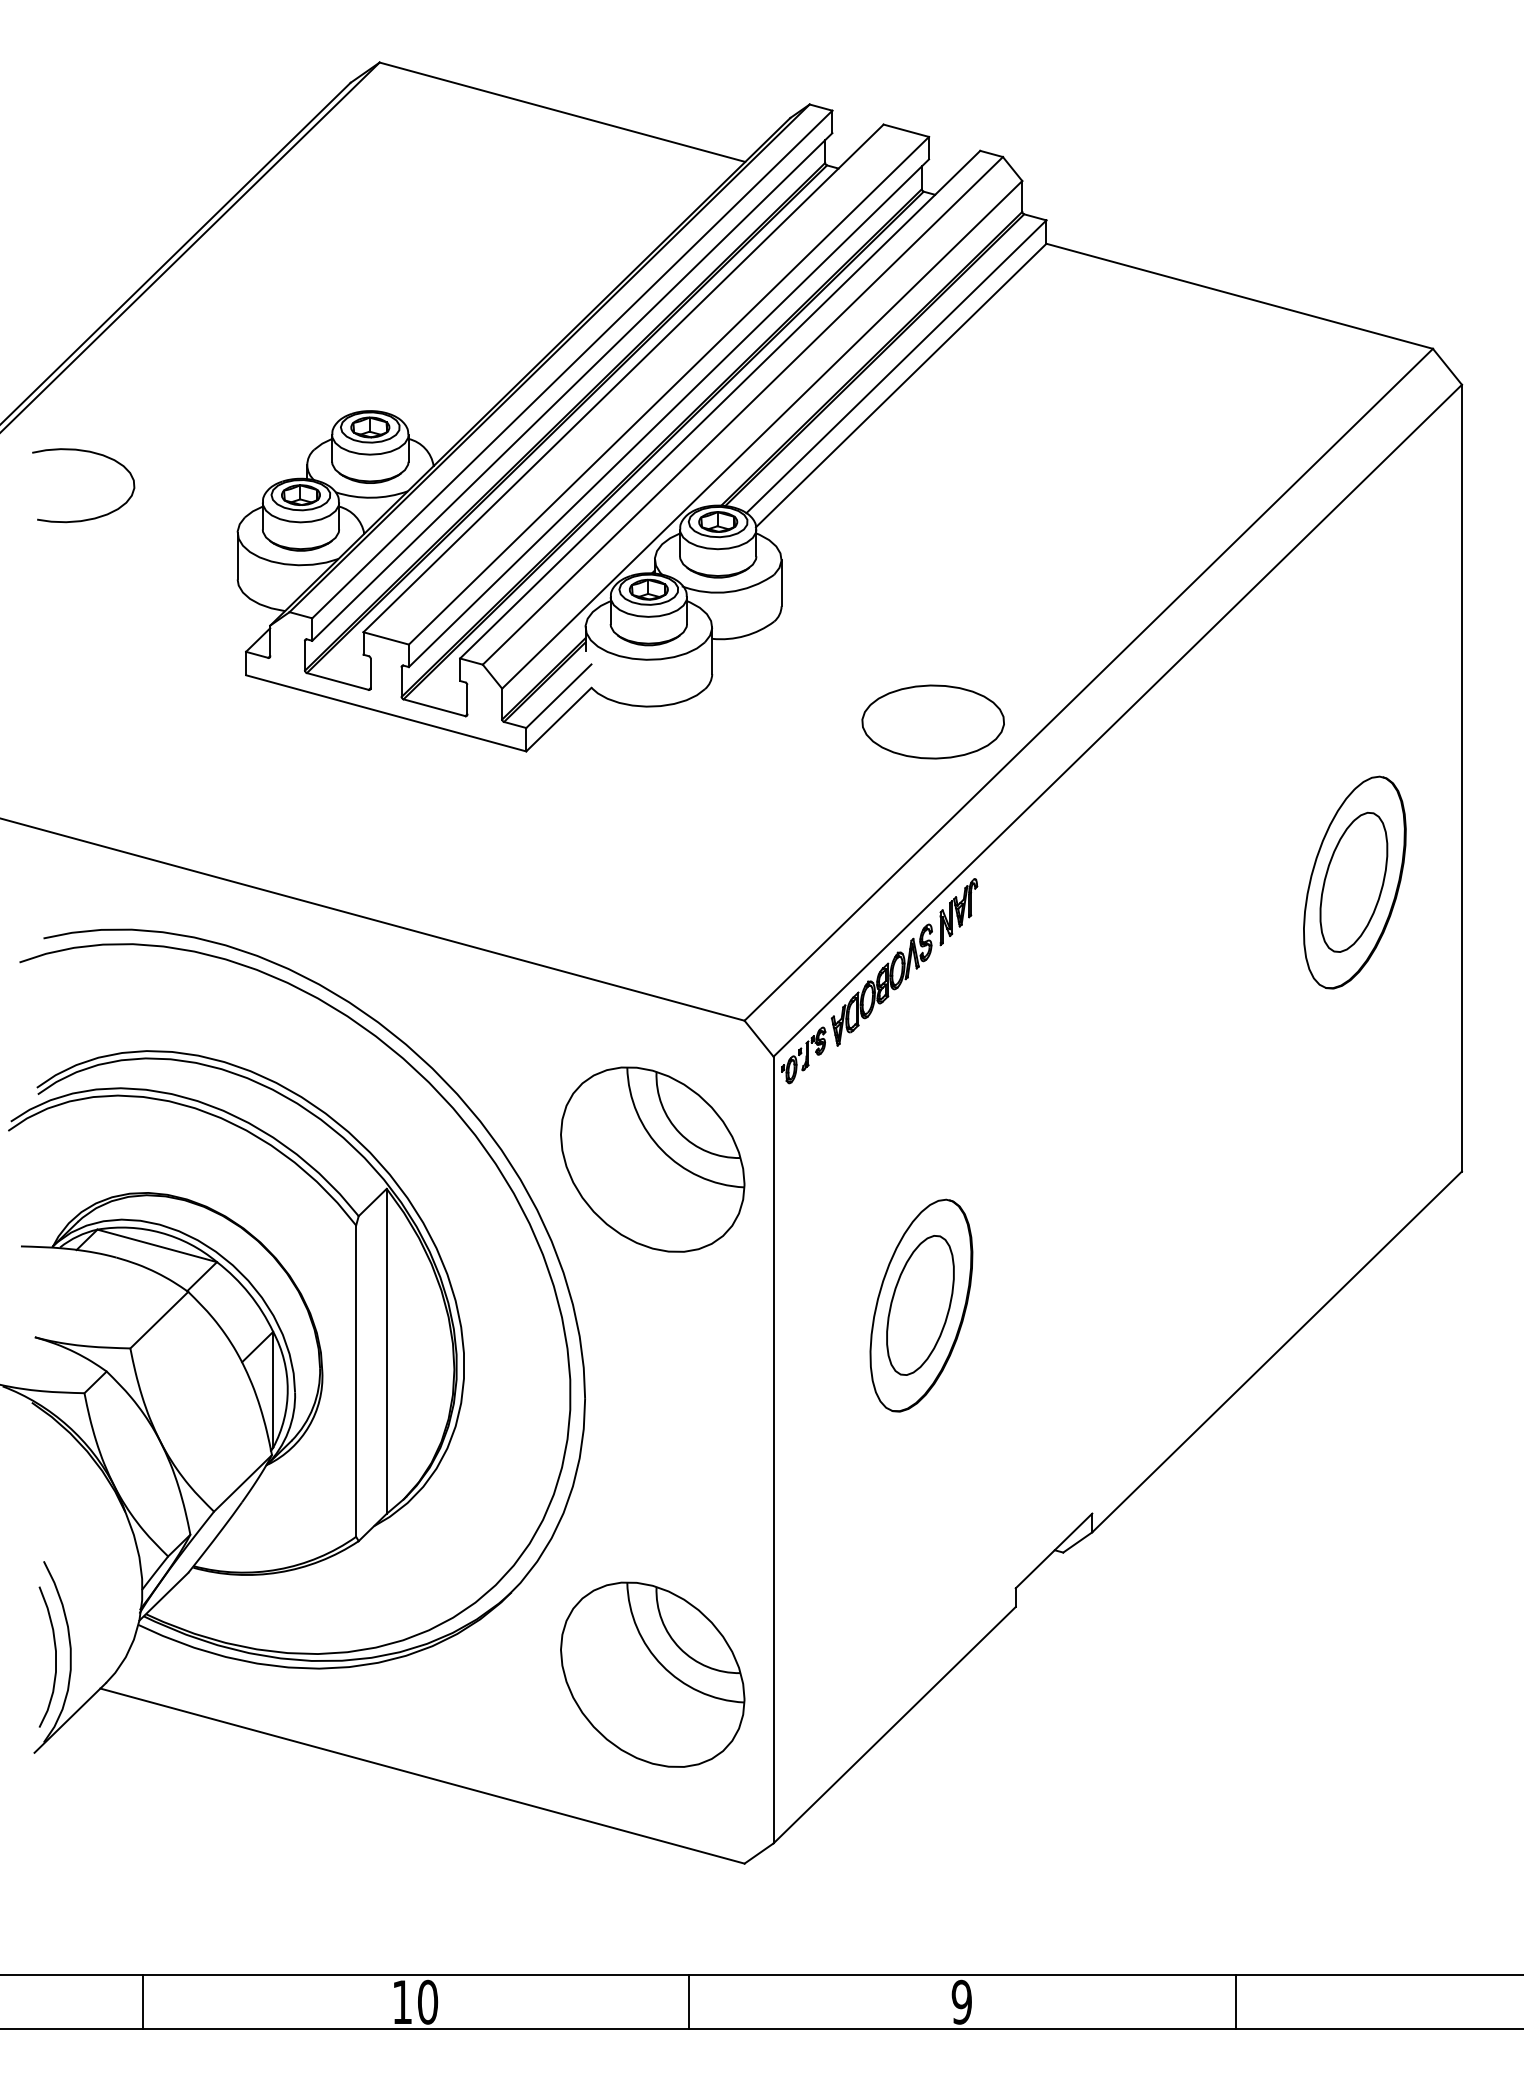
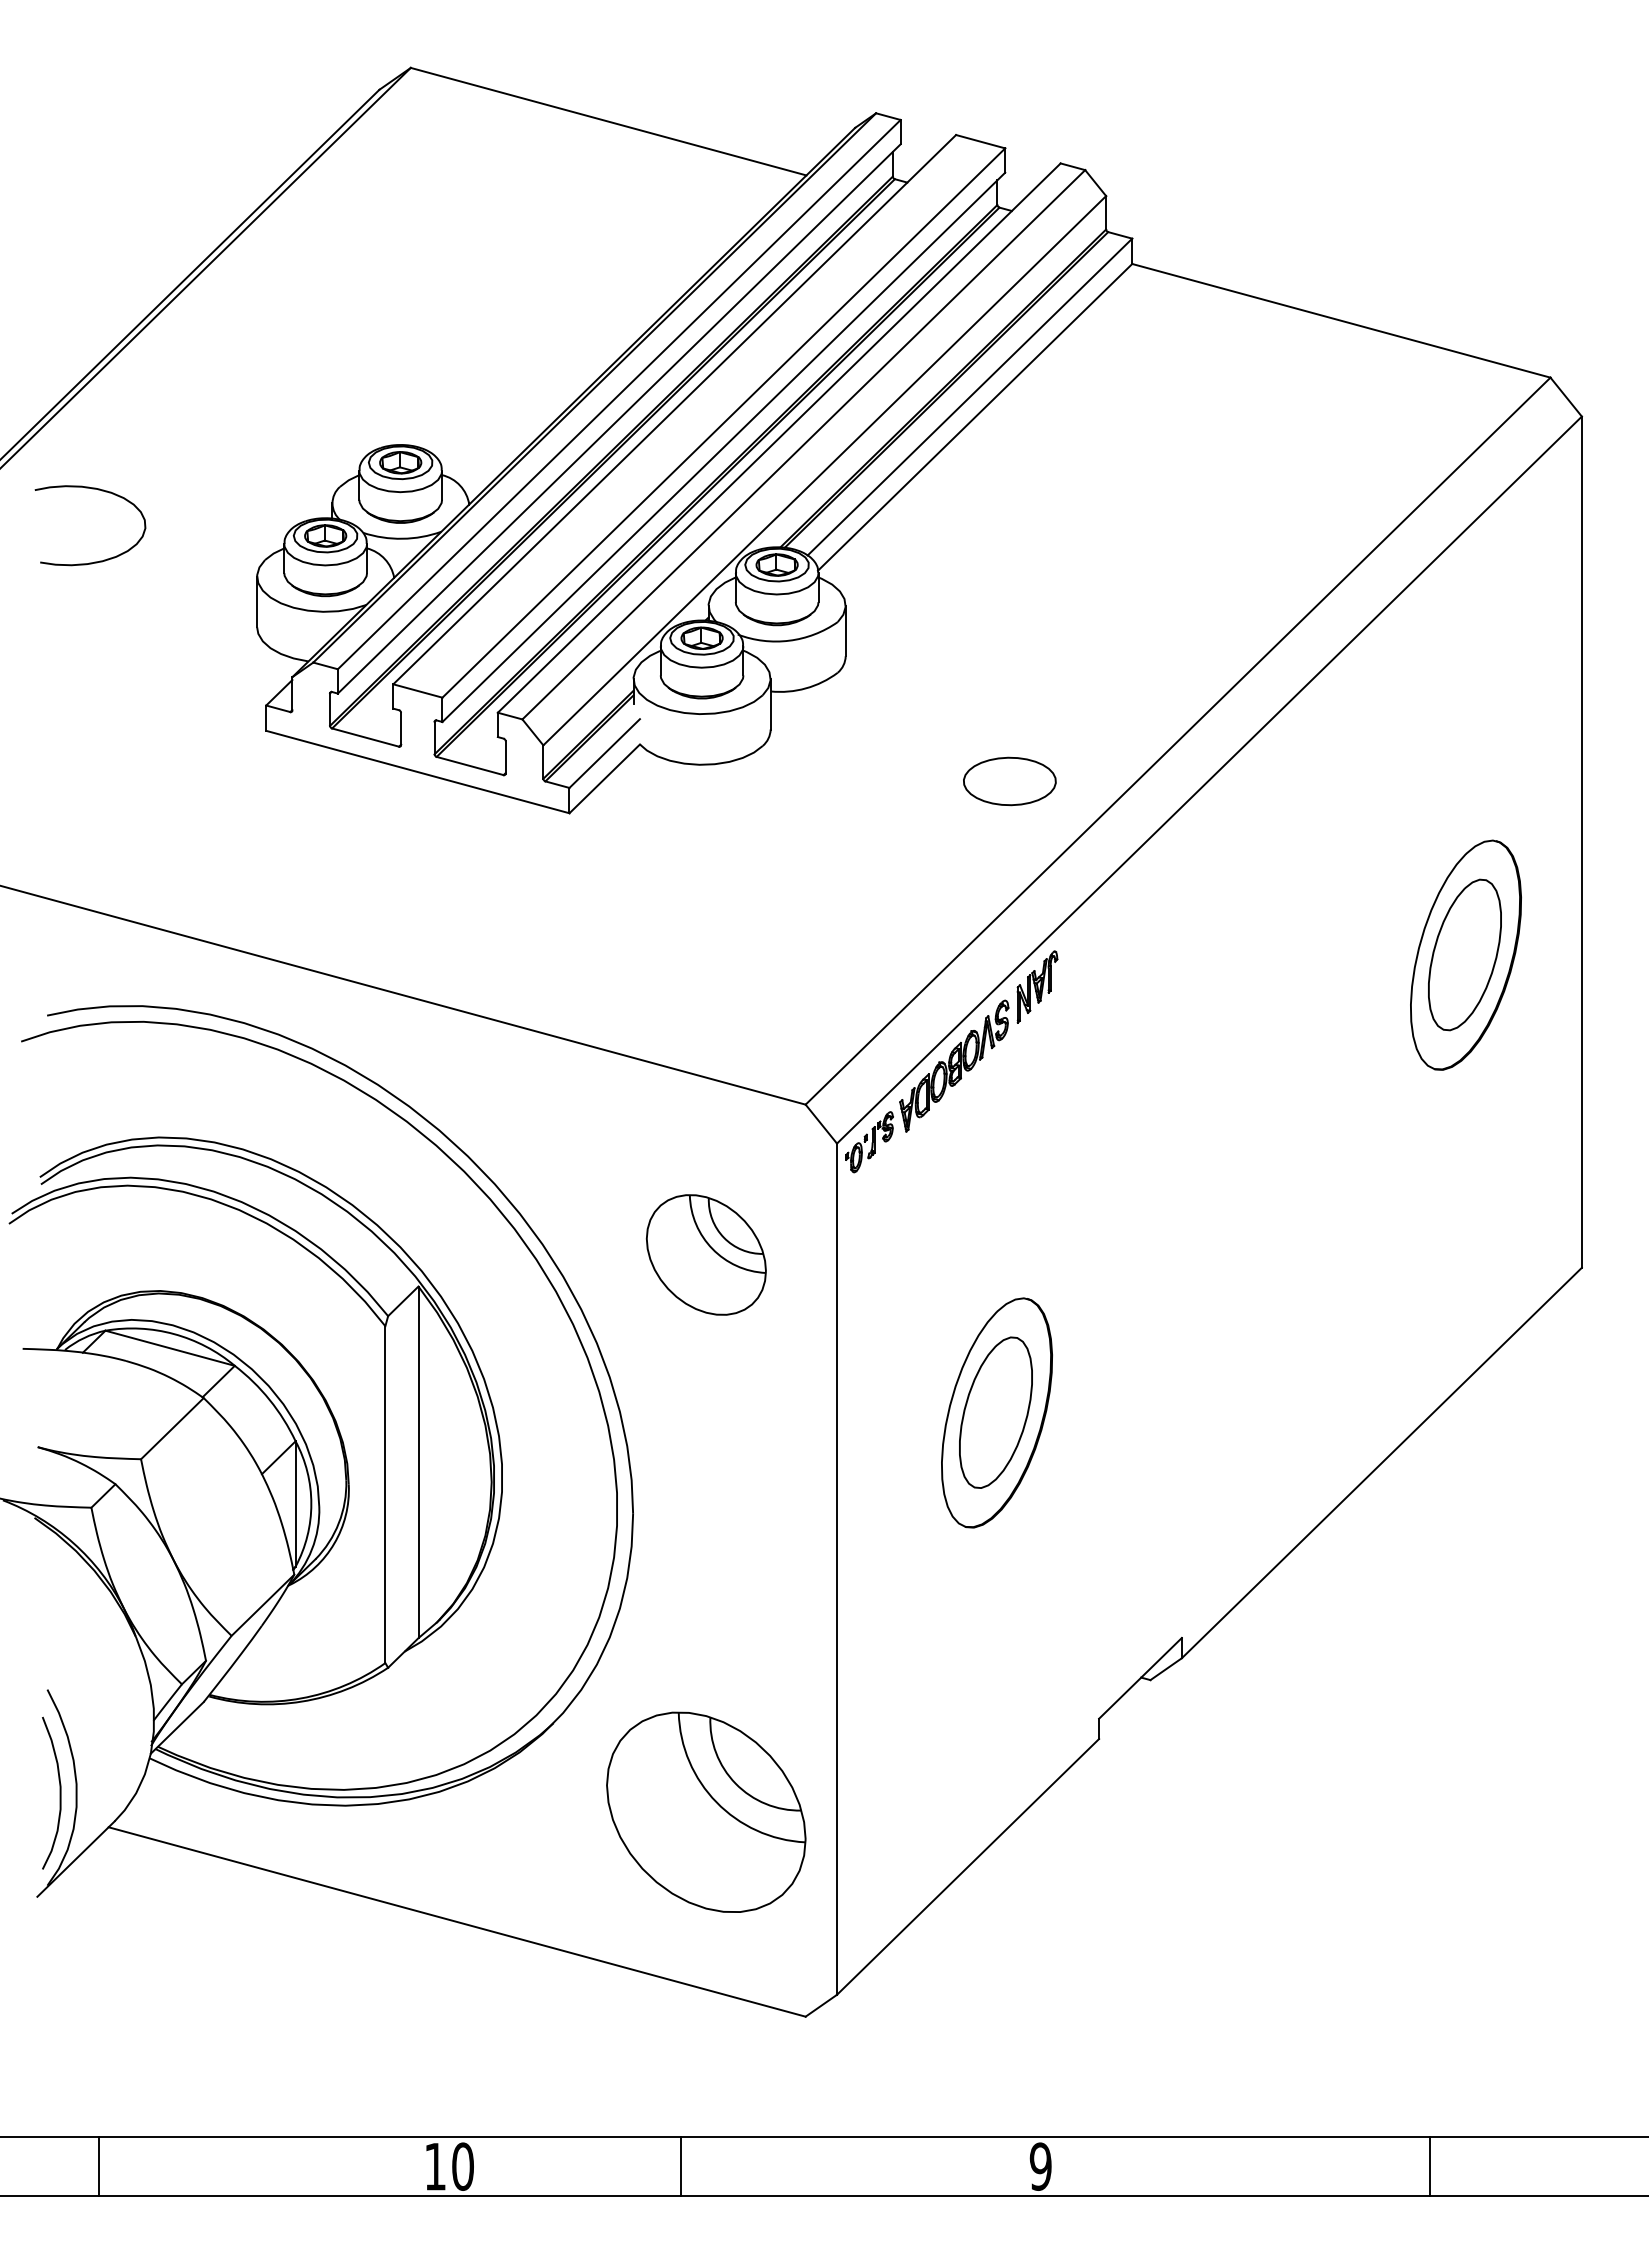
part: (932, 722) -> (1009, 781), size x0.6
part: (652, 1159) -> (706, 1254), size x0.6
line: (142, 2002) -> (98, 2166), moved
line: (688, 2002) -> (680, 2166), moved
line: (1235, 2002) -> (1429, 2166), moved

